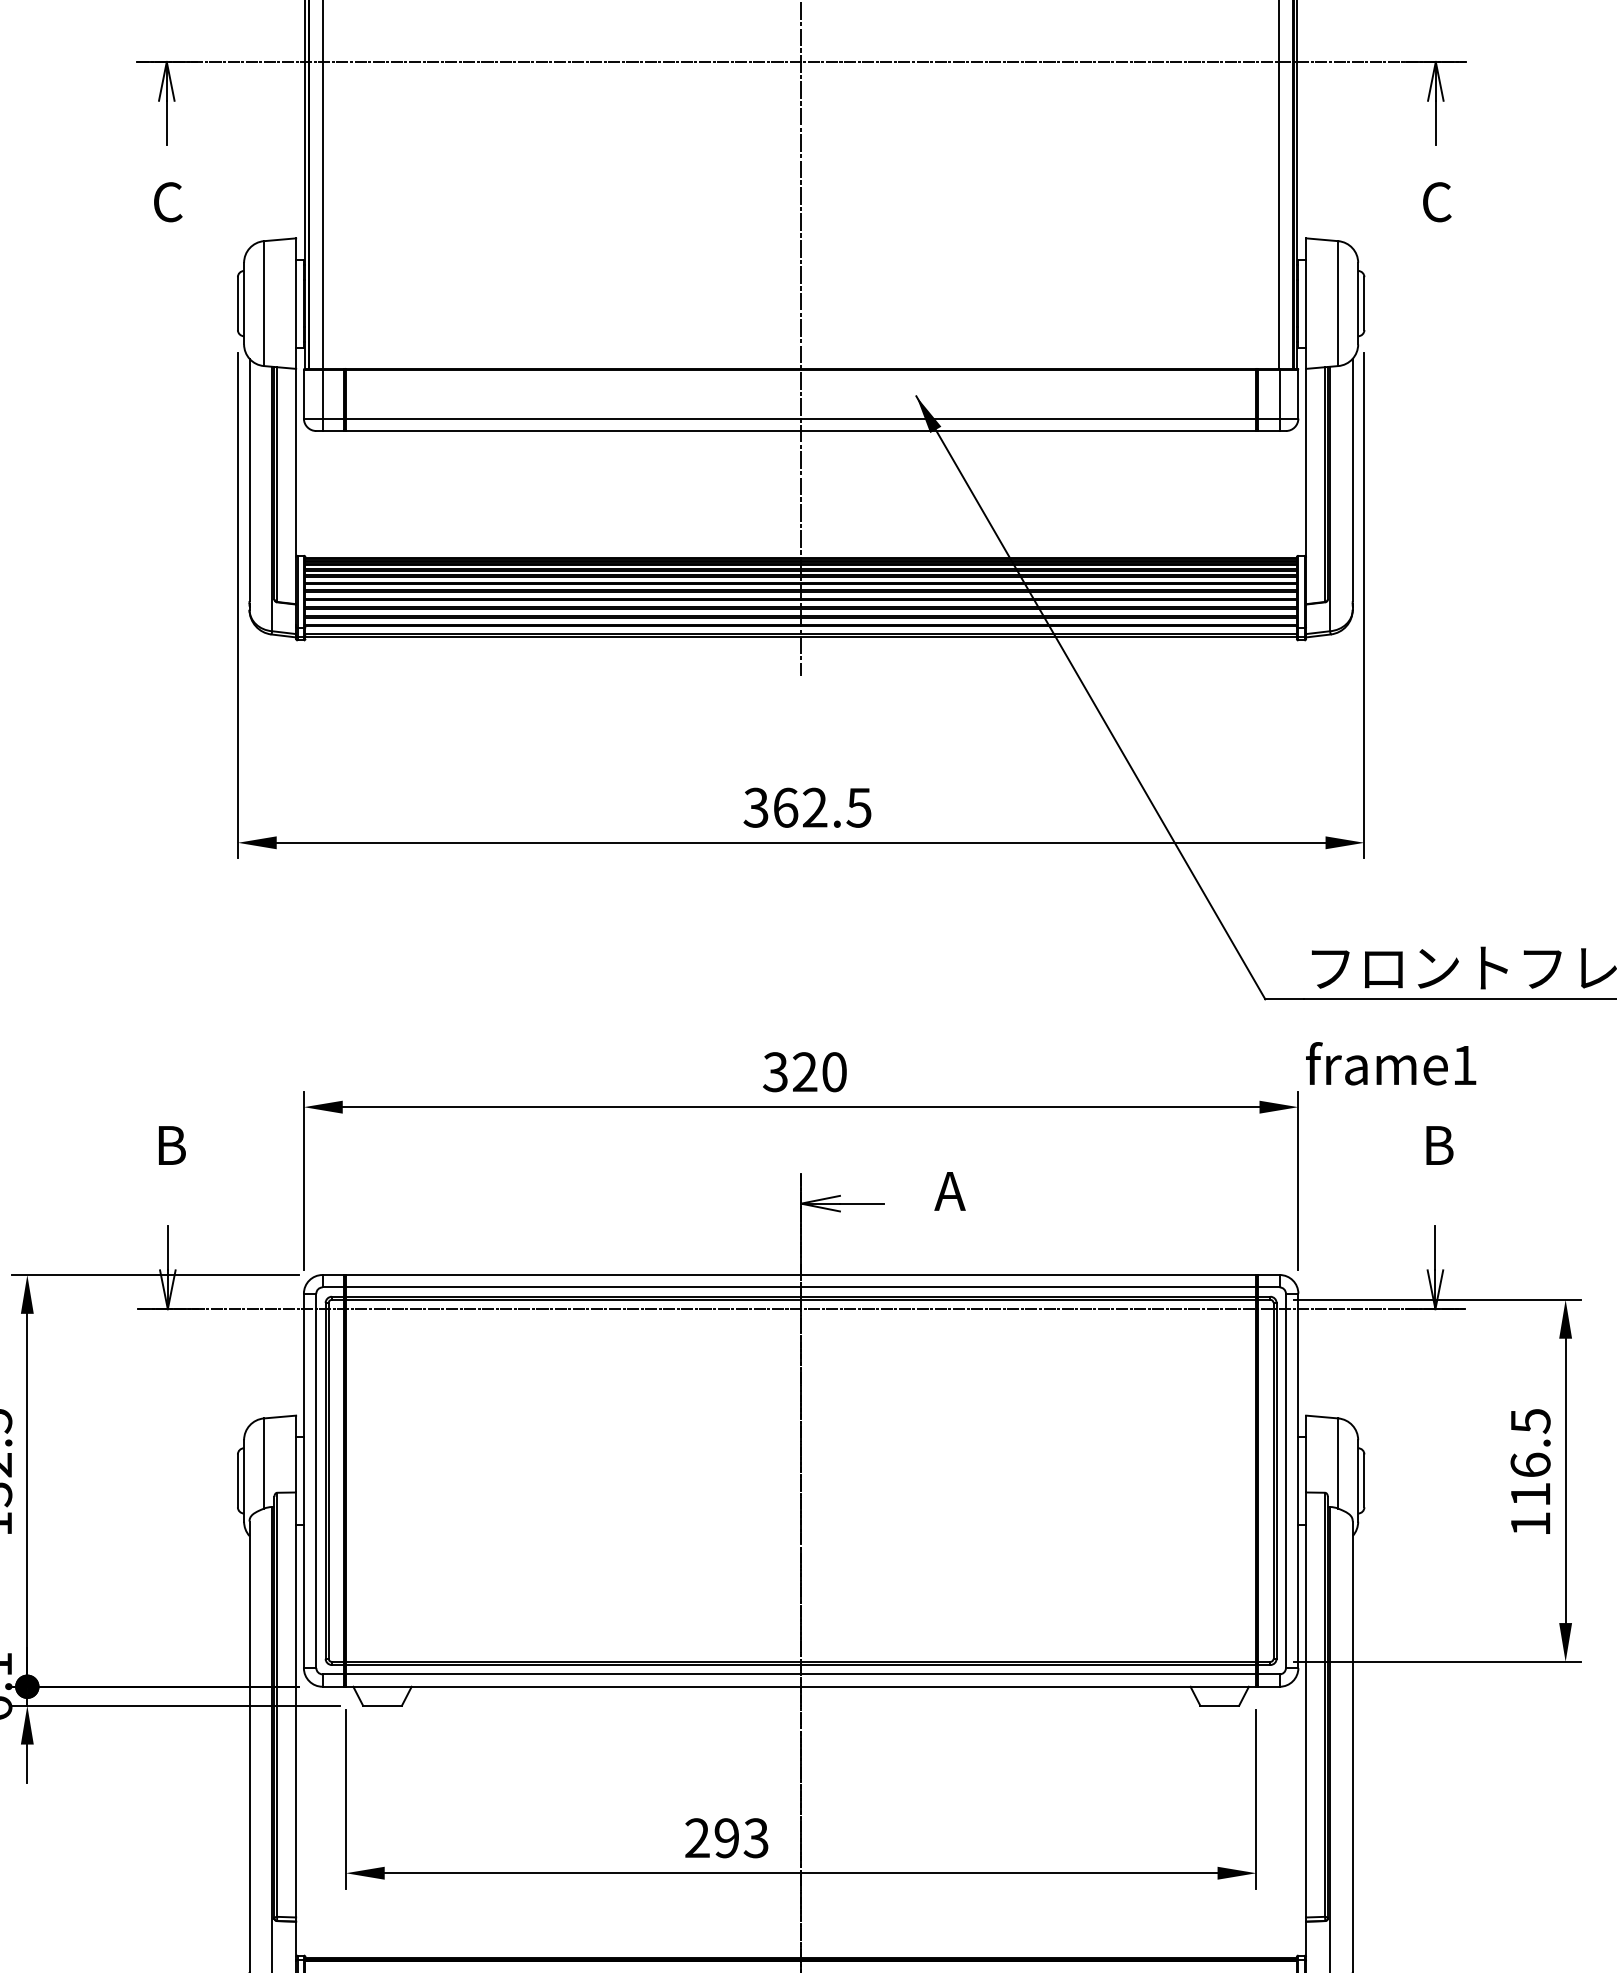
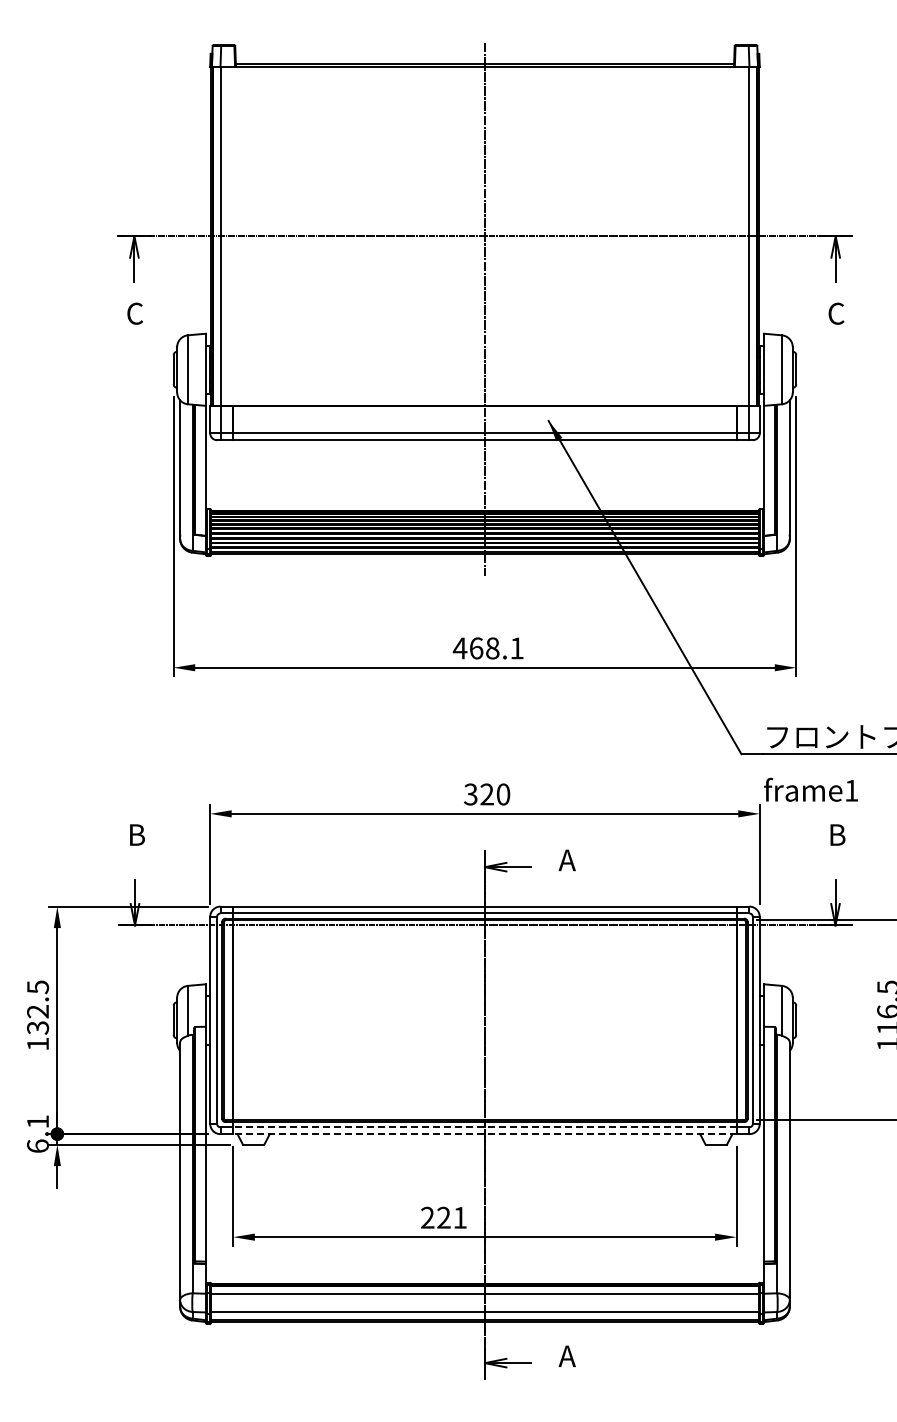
text: (805, 807) -> (487, 648), 362.5 -> 468.1
line: (800, 1674) -> (484, 1127), solid -> dashed
line: (800, 1687) -> (484, 1134), solid -> dashed
text: (740, 1837) -> (451, 1217), 293 -> 221

